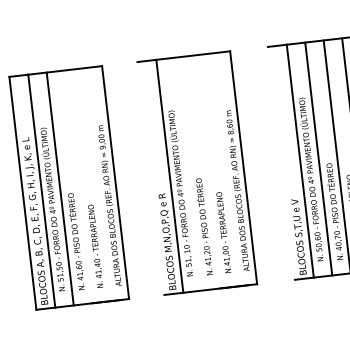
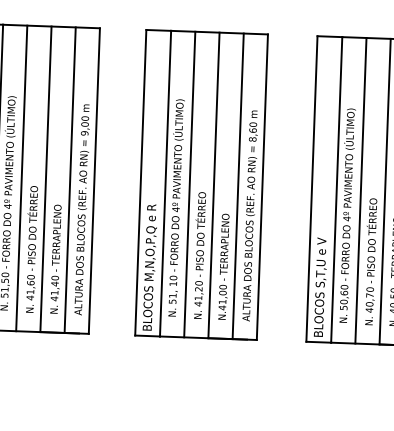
line: (280, 162) -> (310, 187), added
line: (224, 169) -> (237, 185), added
line: (206, 171) -> (213, 184), added
line: (187, 173) -> (188, 183), added
line: (150, 178) -> (140, 182), added
line: (96, 184) -> (69, 179), added
line: (78, 186) -> (45, 178), added

